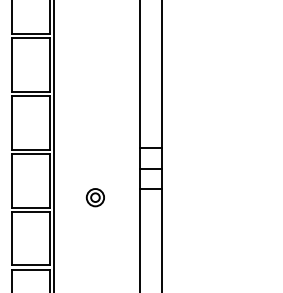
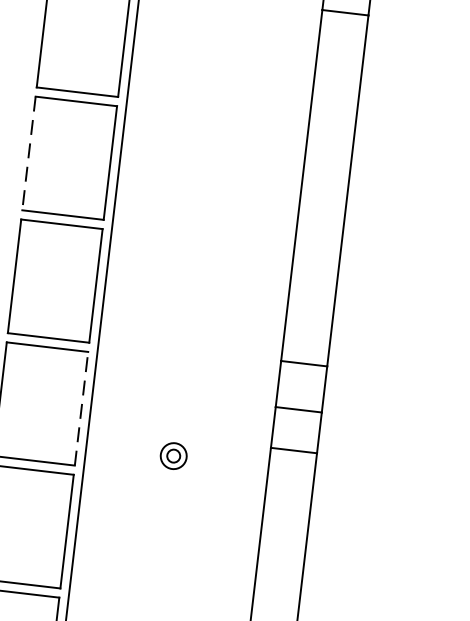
line: (11, 65) -> (28, 154), solid -> dashed
line: (49, 180) -> (80, 407), solid -> dashed
part: (94, 197) -> (172, 455), size x0.7

